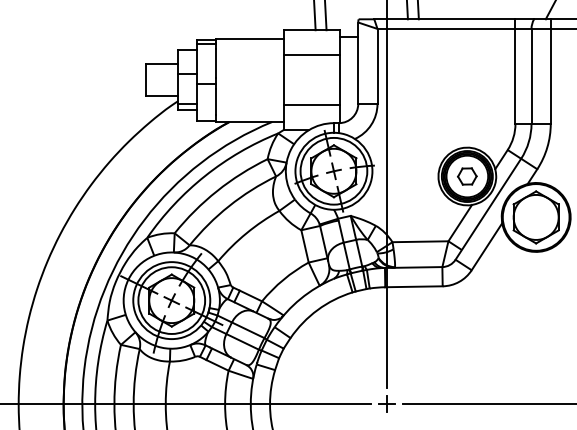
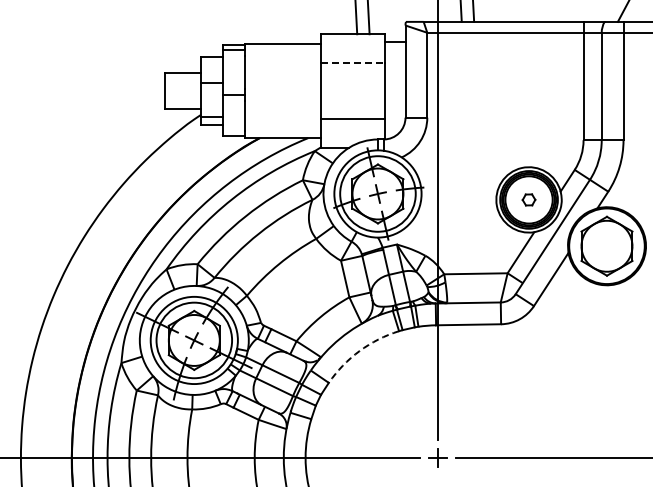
line: (311, 55) -> (352, 62), solid -> dashed
part: (466, 176) -> (528, 199), size x0.6
arc: (317, 310) -> (359, 351), solid -> dashed

